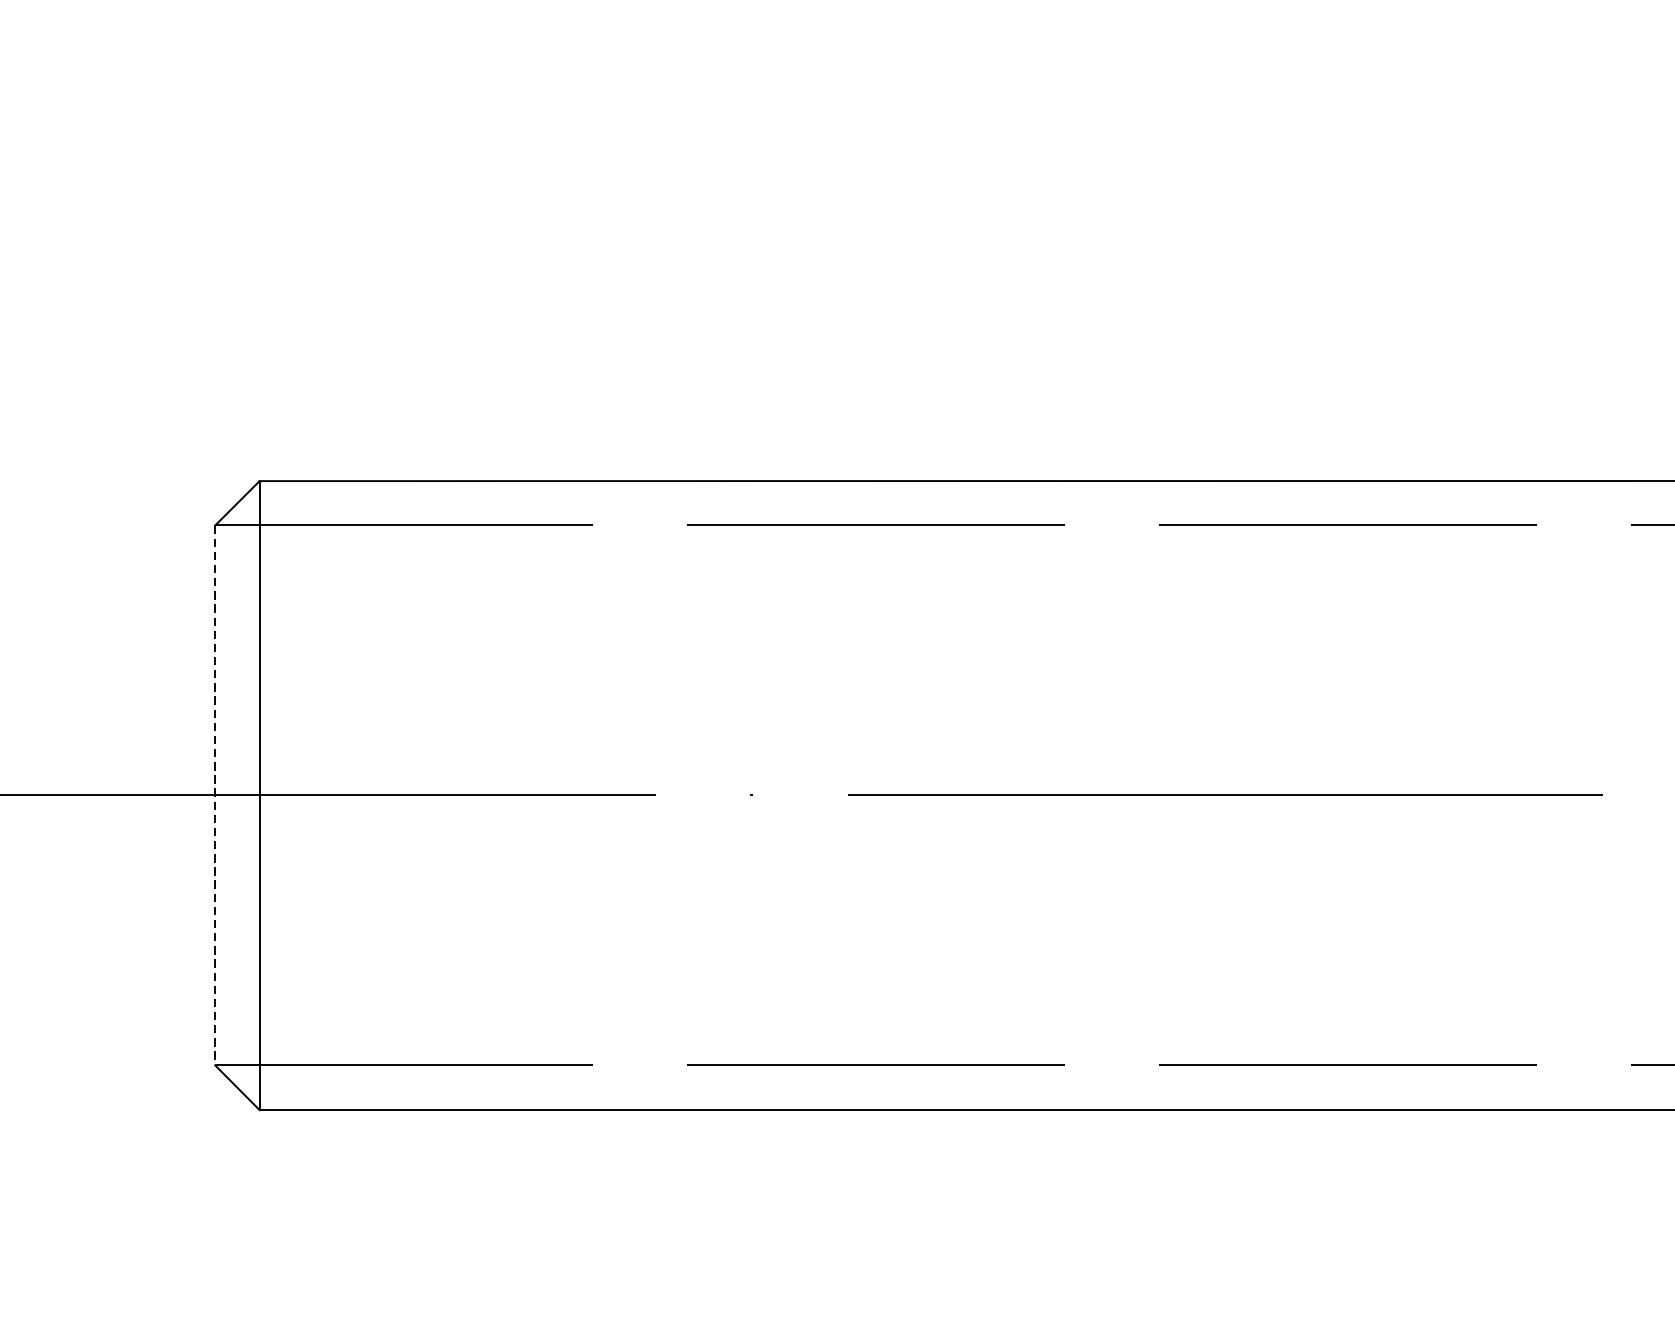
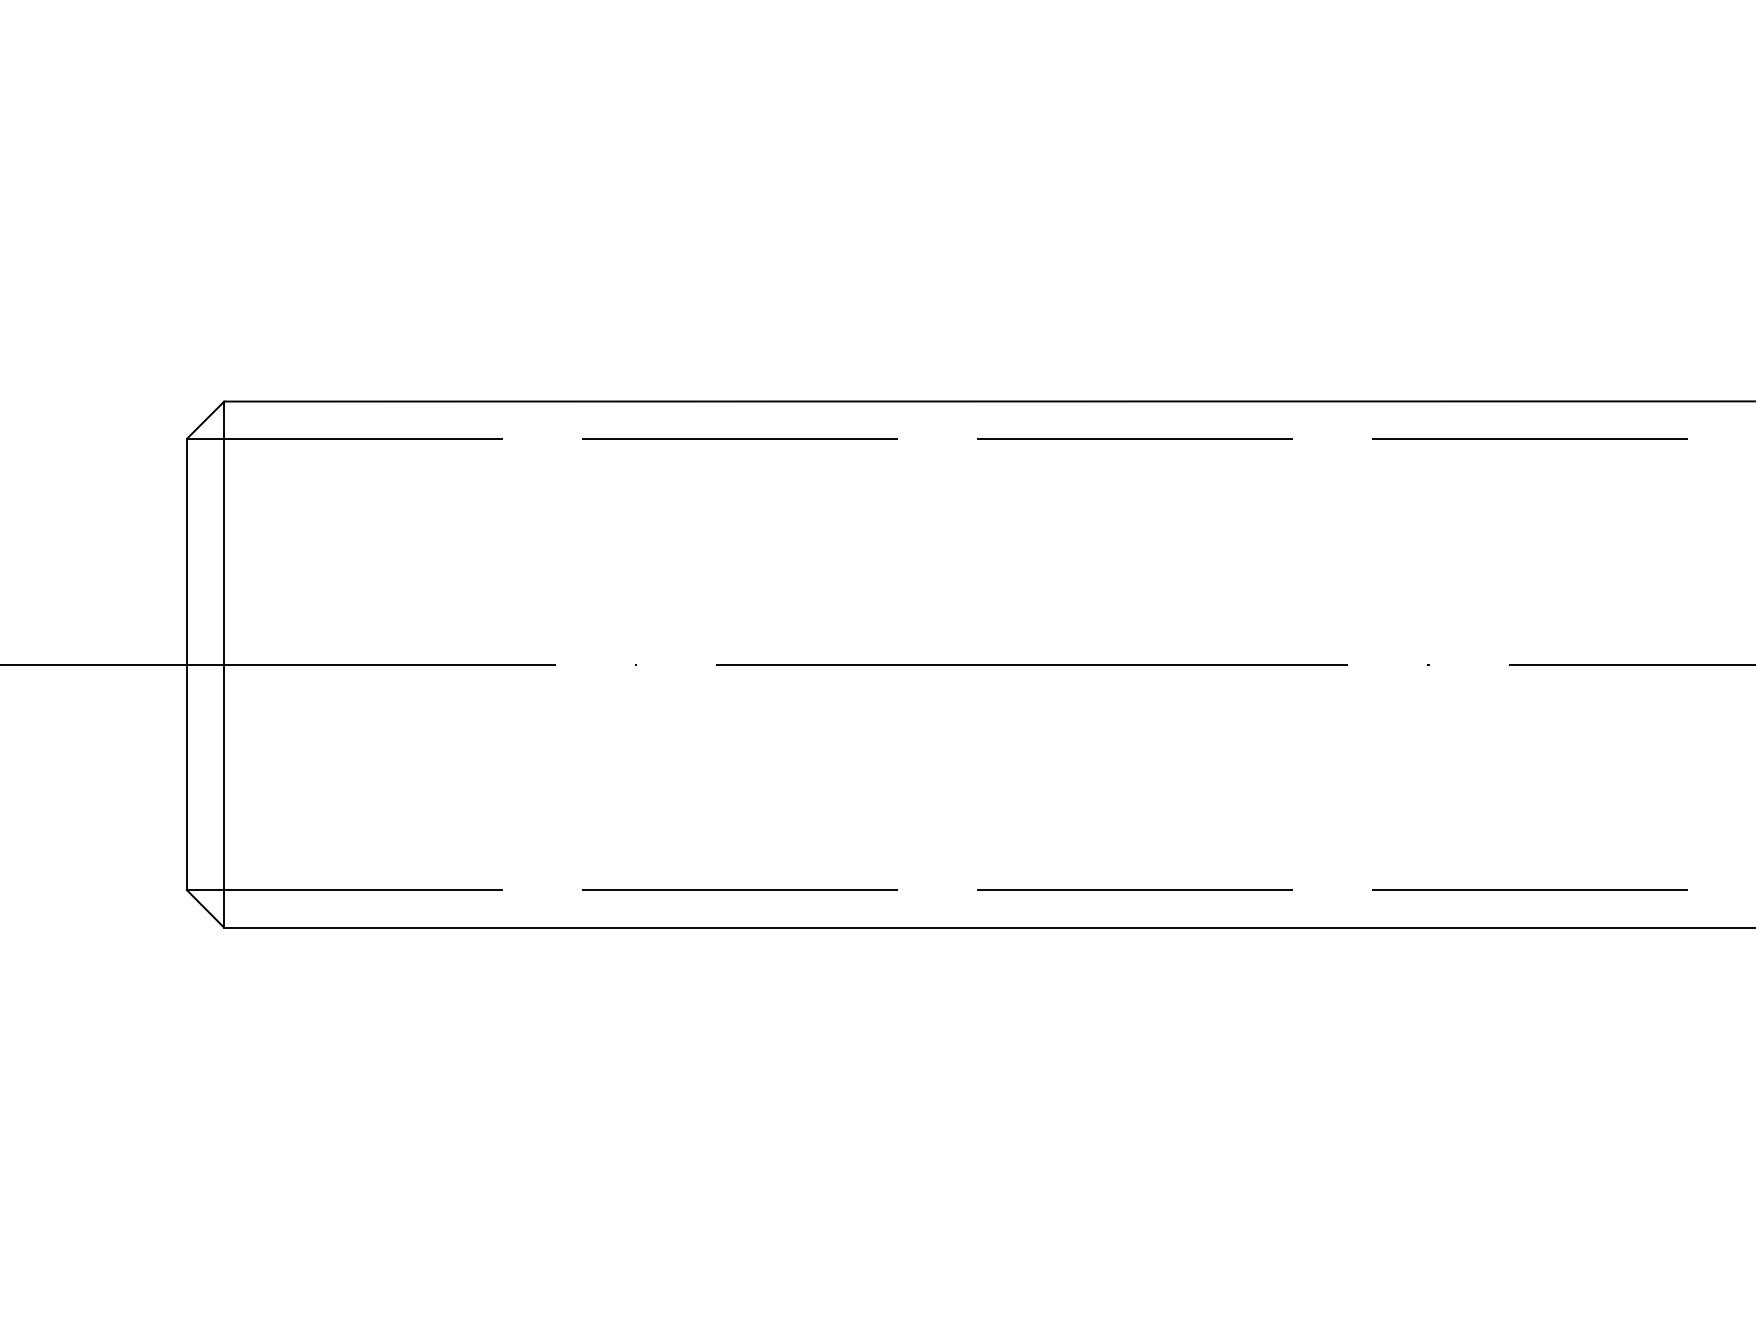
line: (215, 795) -> (187, 664), dashed -> solid

